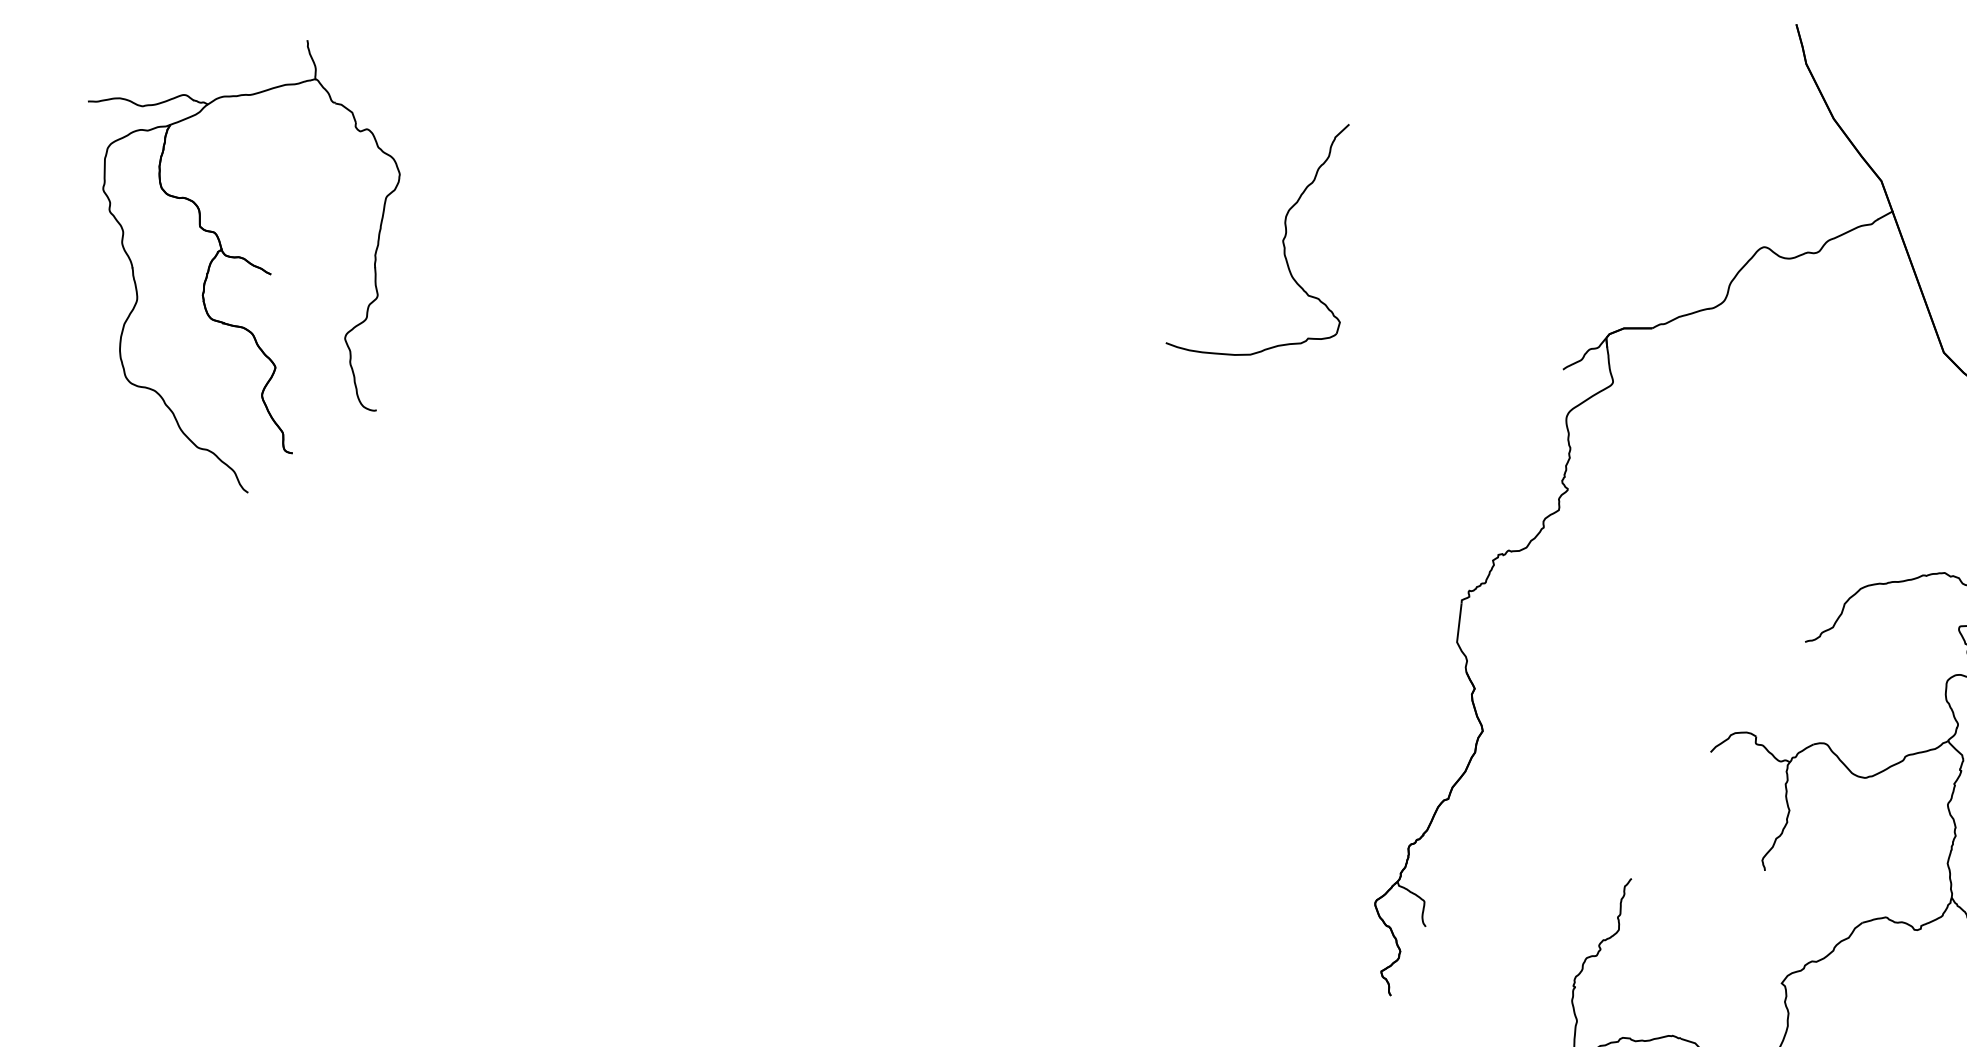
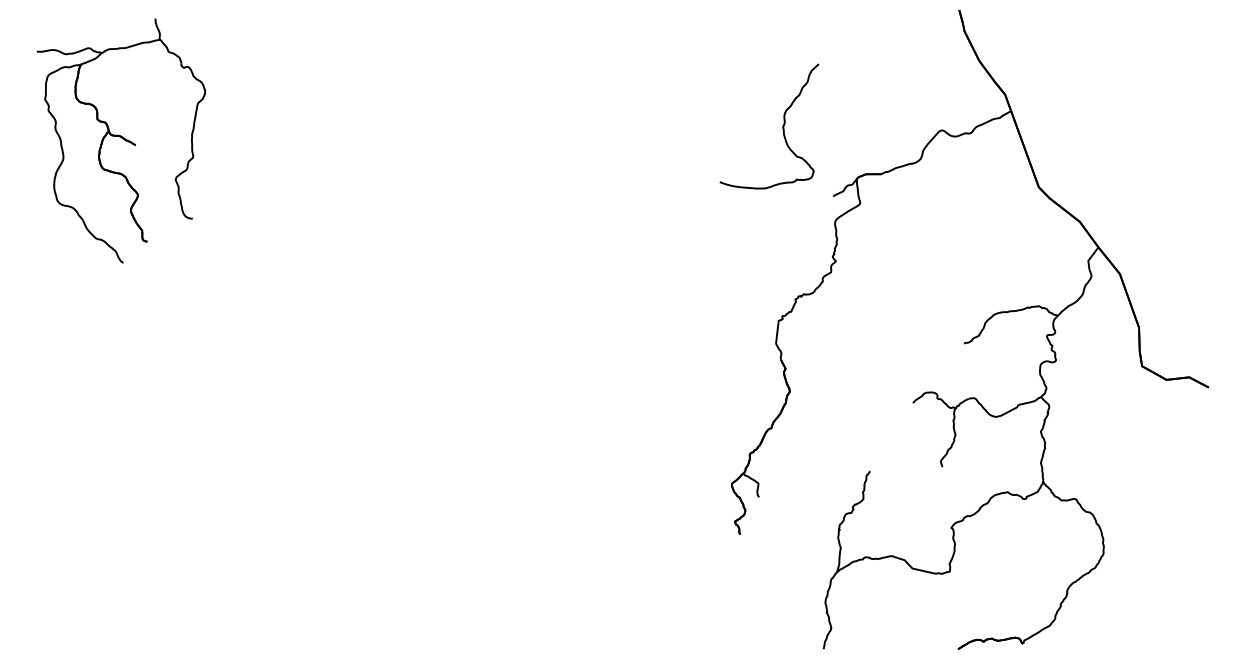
part: (1281, 239) -> (782, 126), moved

